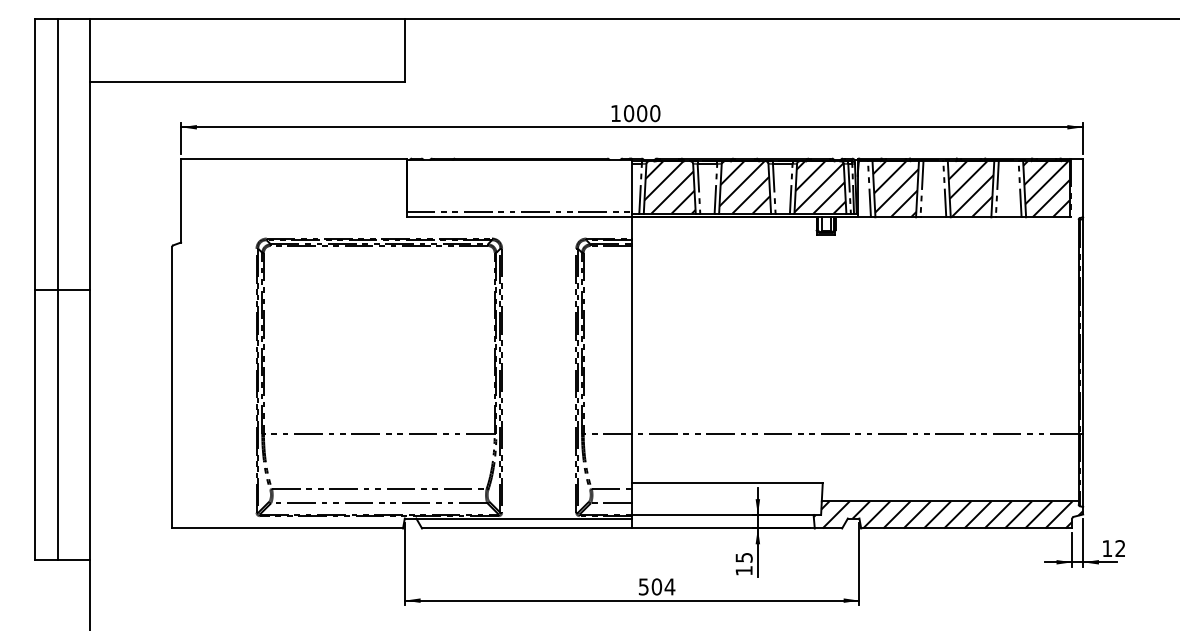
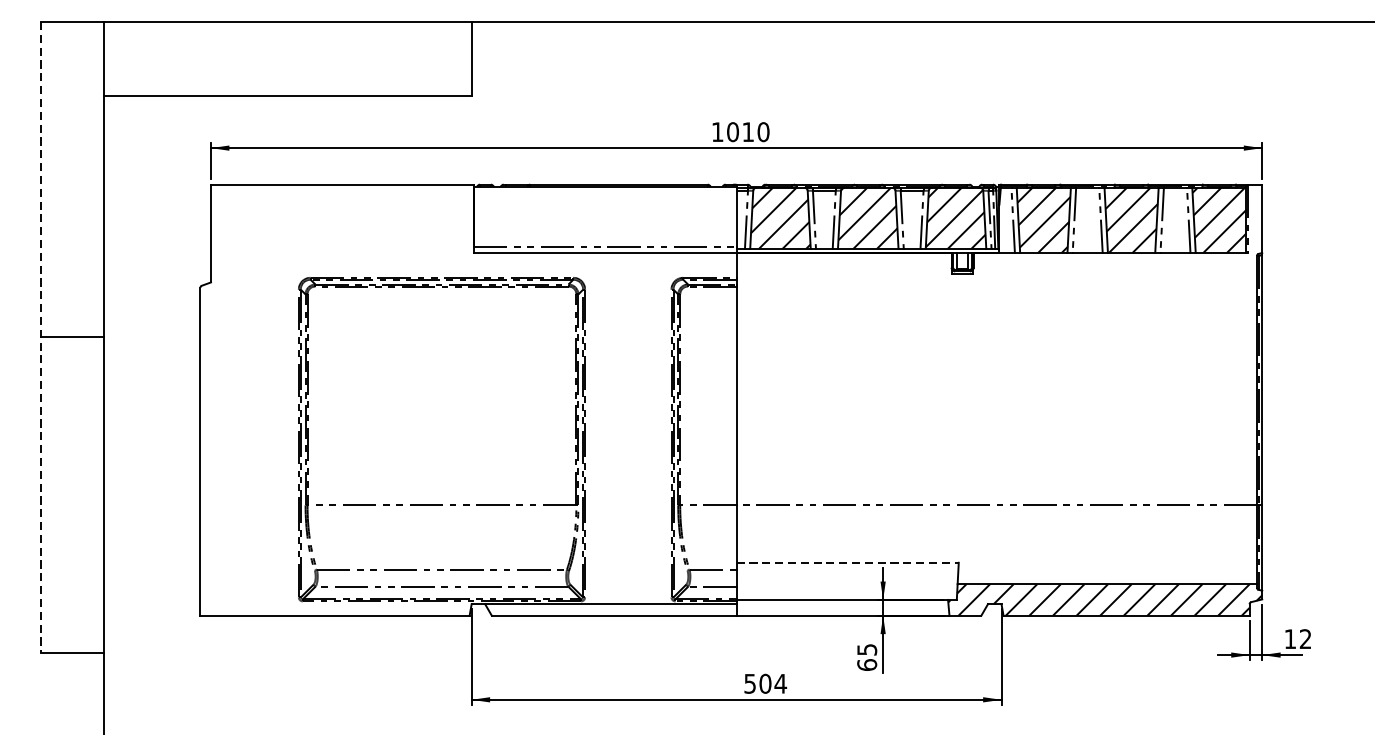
text: (642, 113) -> (748, 132), 1000 -> 1010
line: (35, 289) -> (41, 337), solid -> dashed
line: (57, 289) -> (66, 337), removed
line: (727, 483) -> (847, 563), solid -> dashed
text: (743, 570) -> (866, 664), 15 -> 65

